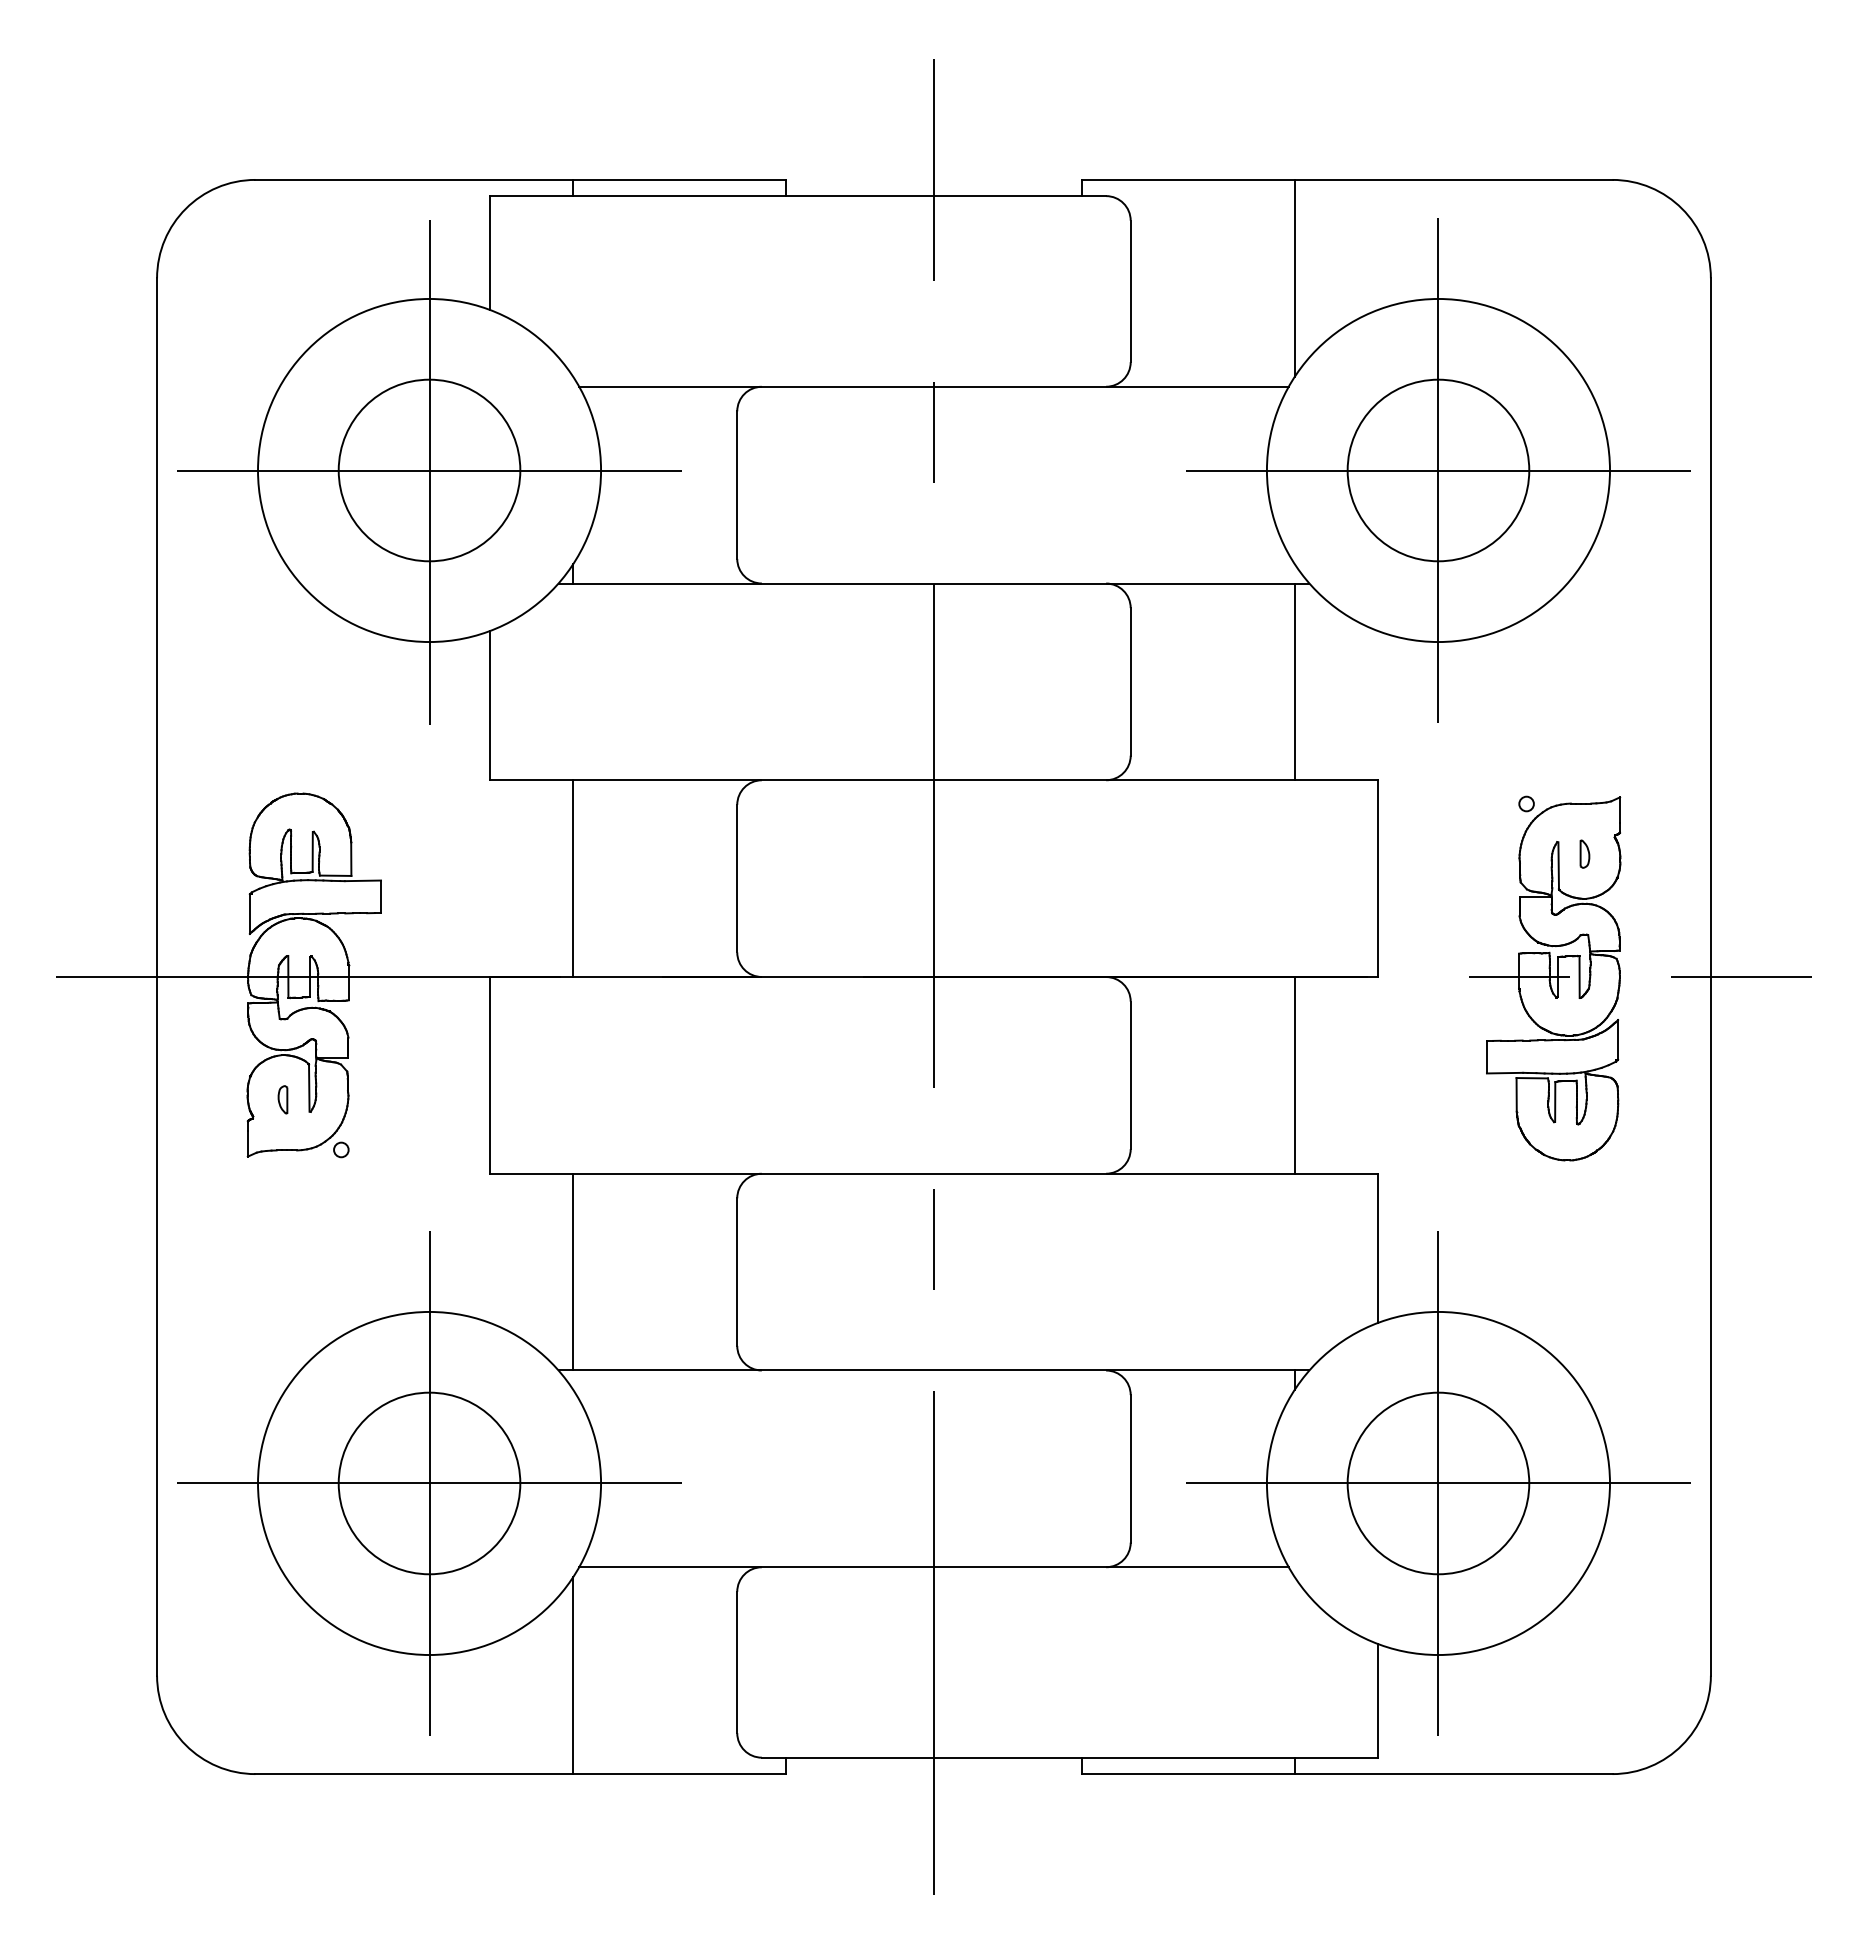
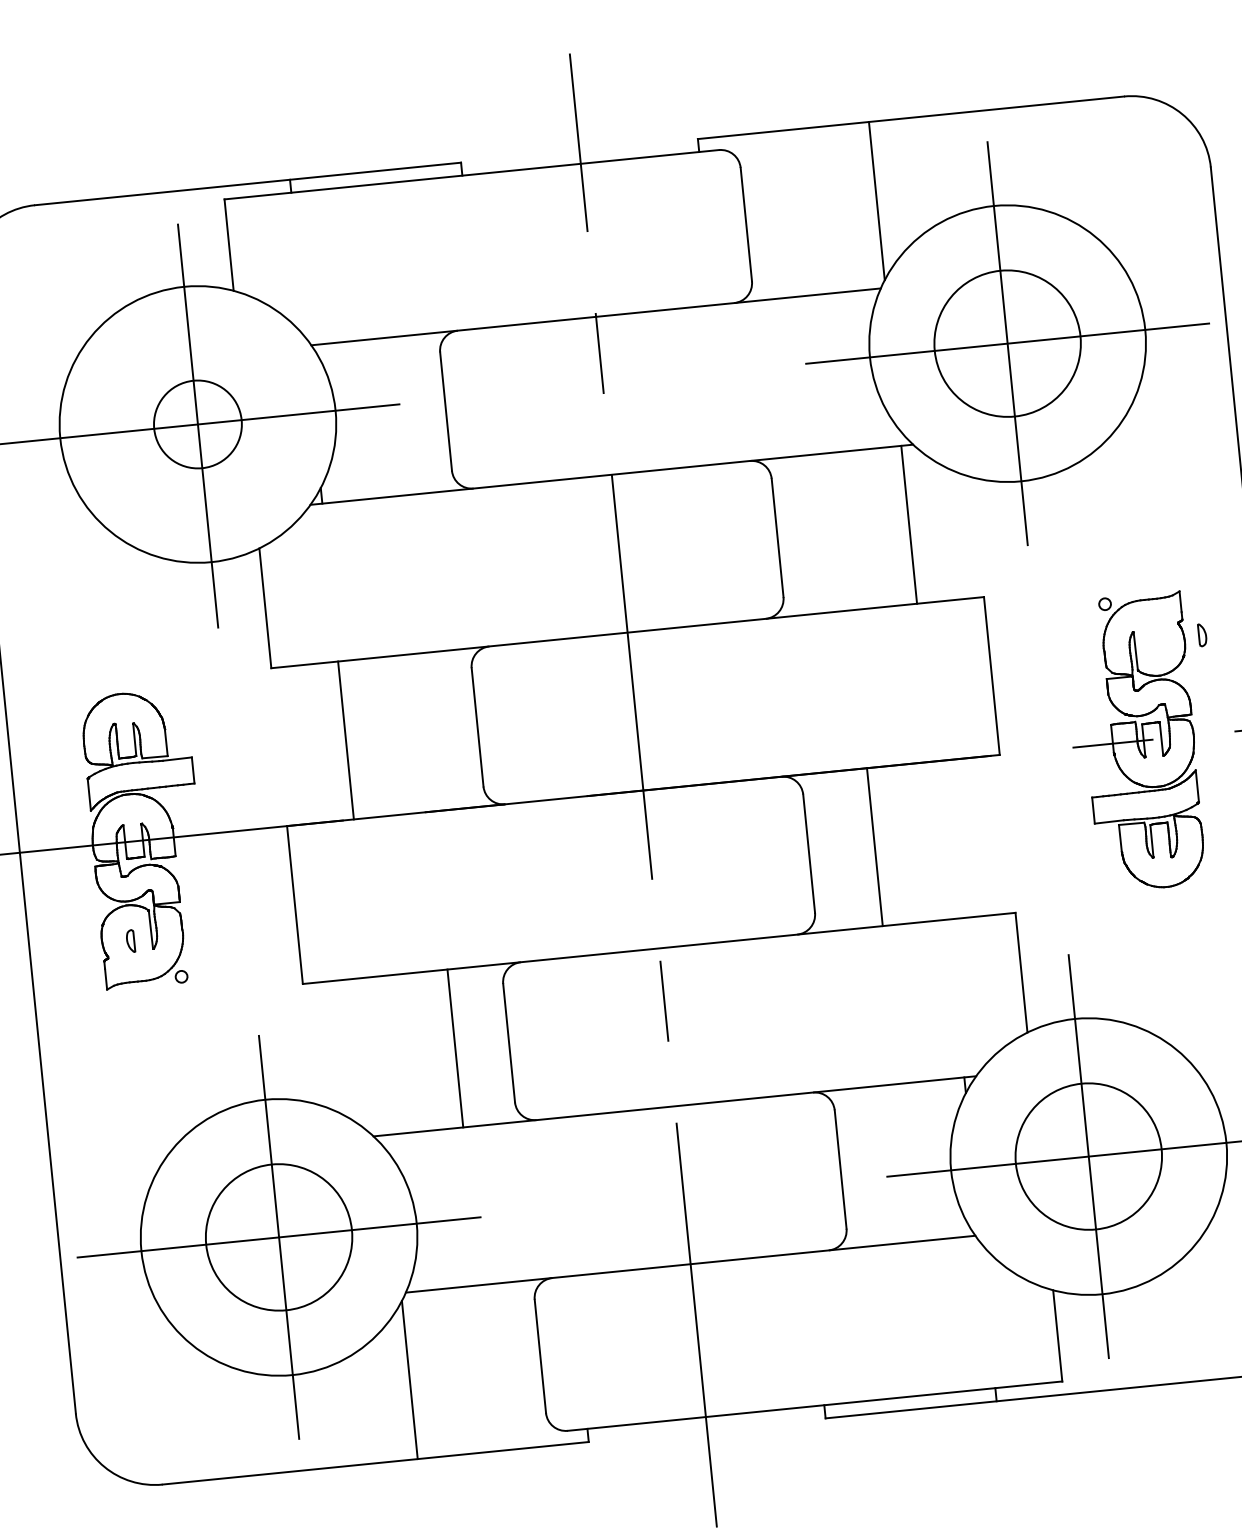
circle: (429, 470) -> (197, 424), size x0.6
part: (1584, 853) -> (1202, 634), moved
line: (1294, 1075) -> (874, 847), moved
line: (573, 1271) -> (455, 1047), moved

